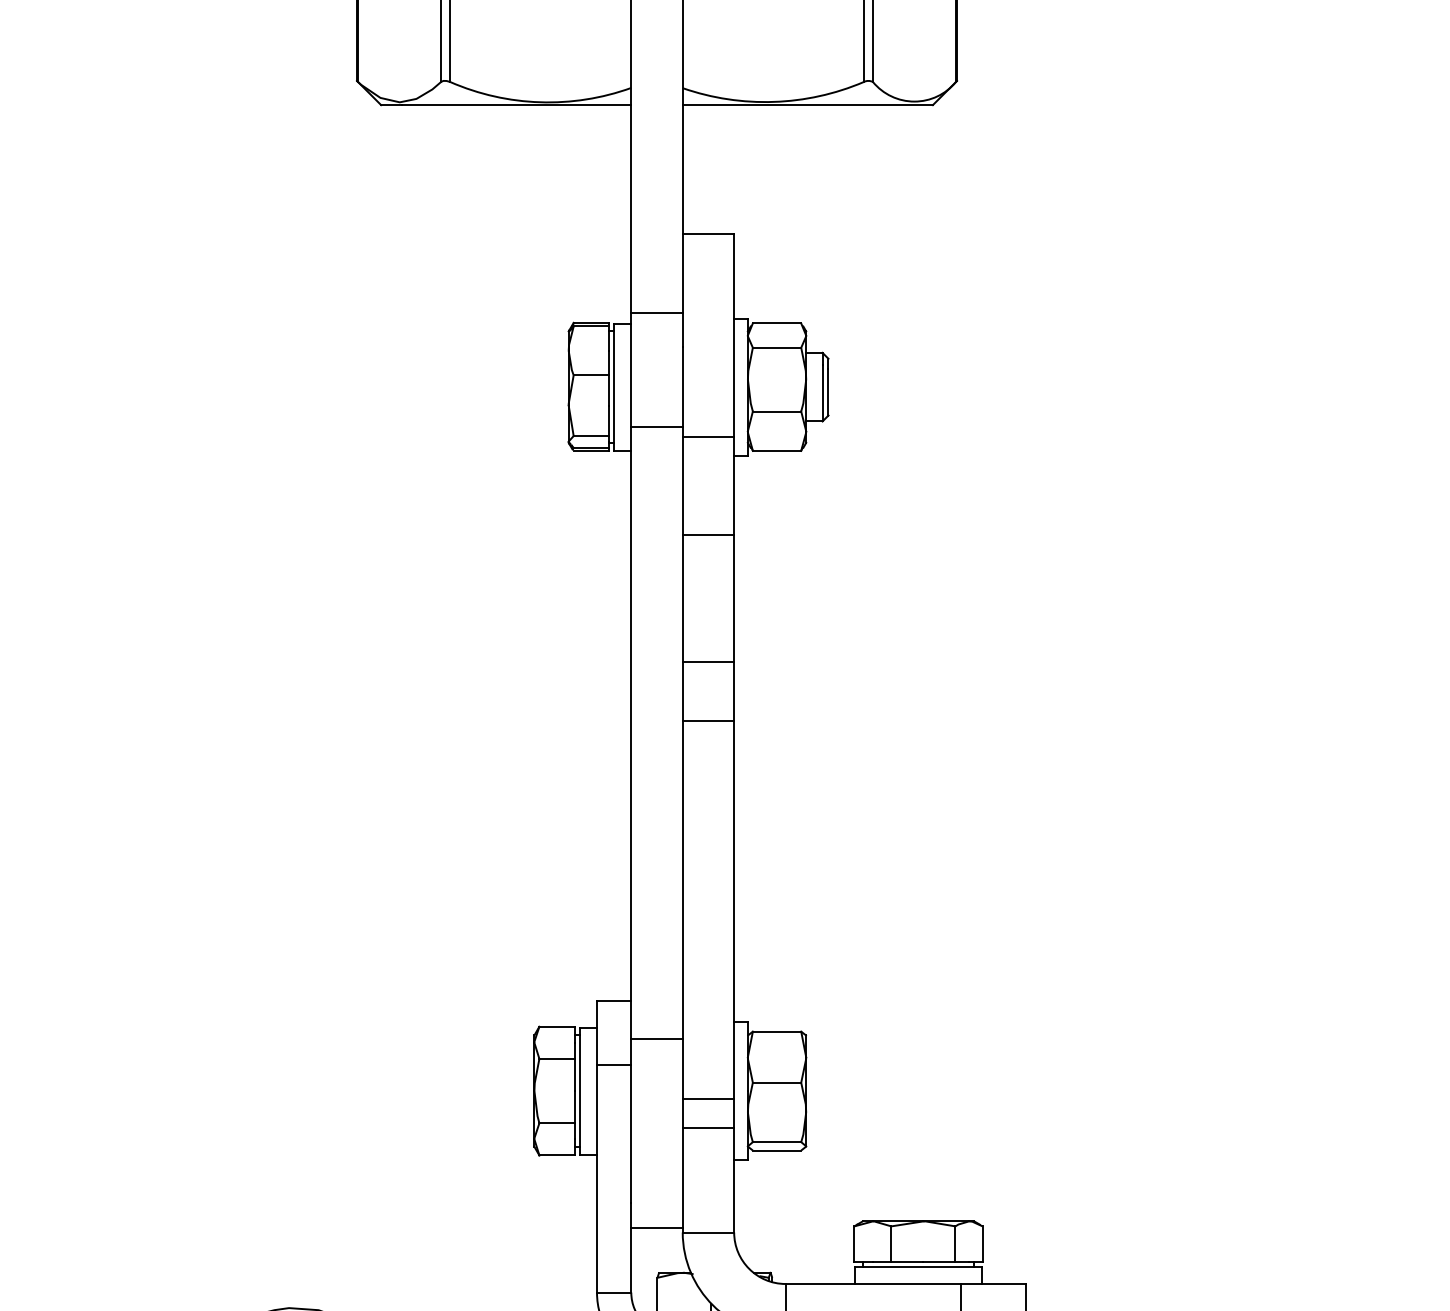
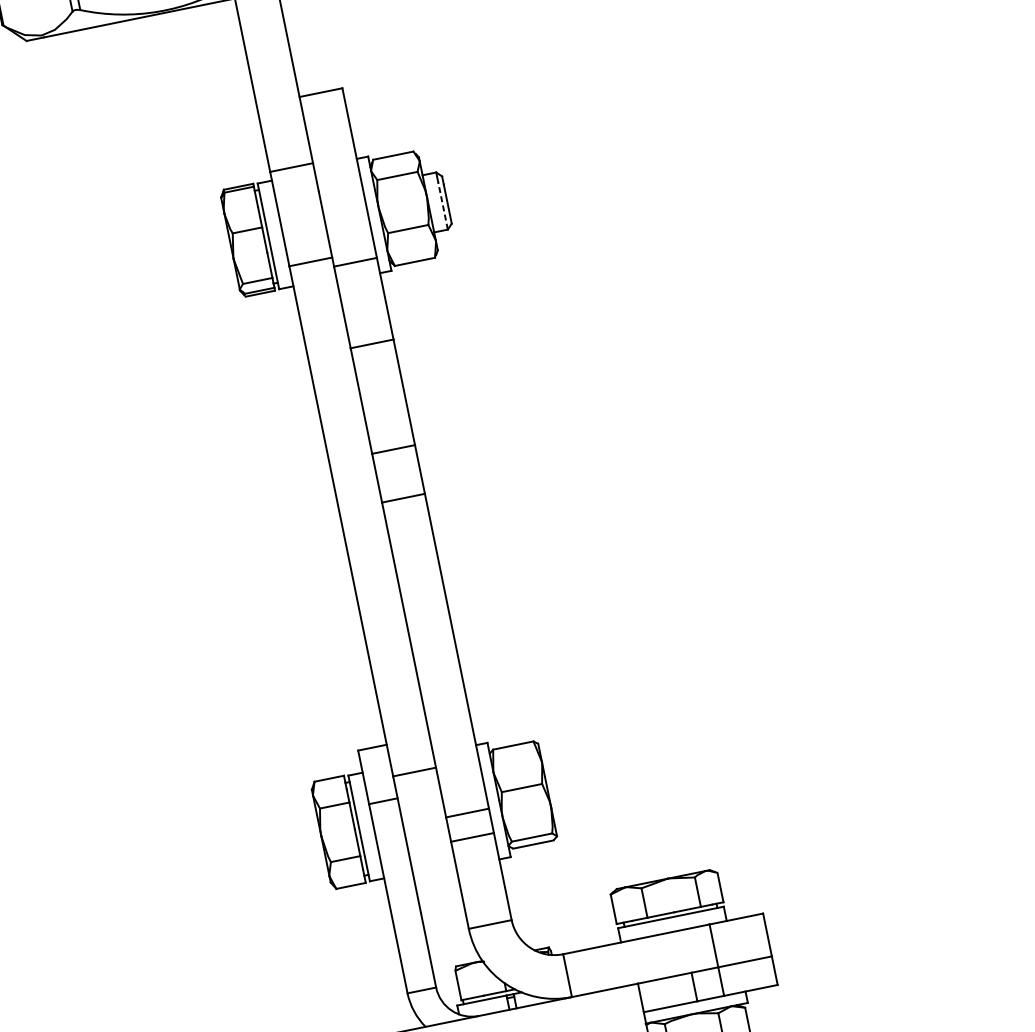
line: (822, 392) -> (442, 205), solid -> dashed
line: (656, 1228) -> (446, 929), removed

